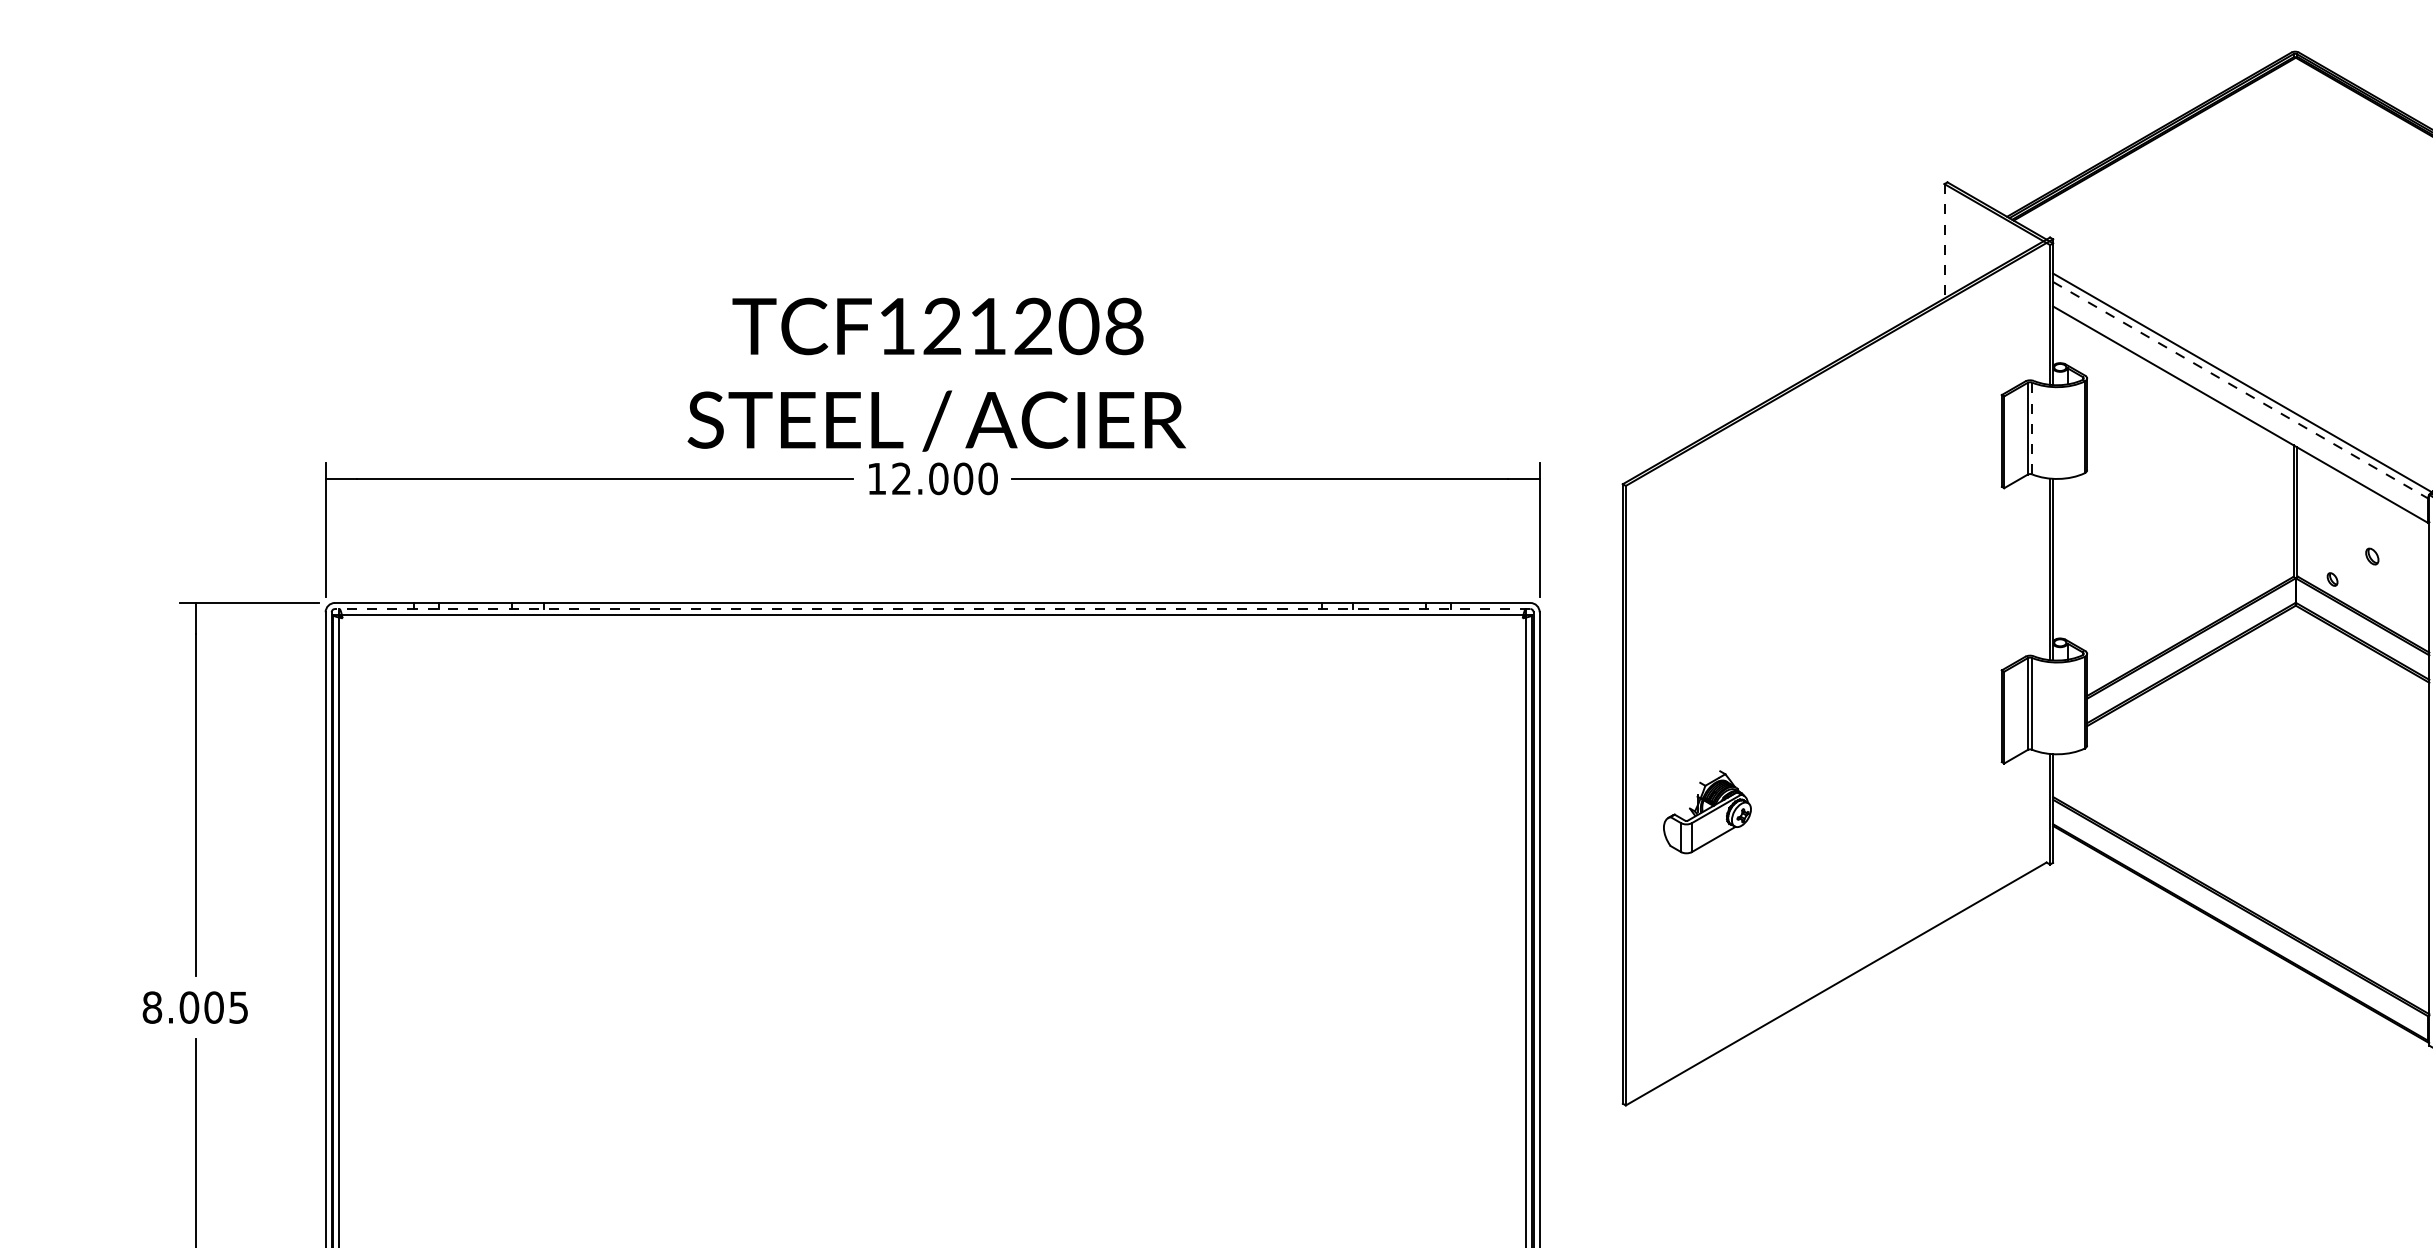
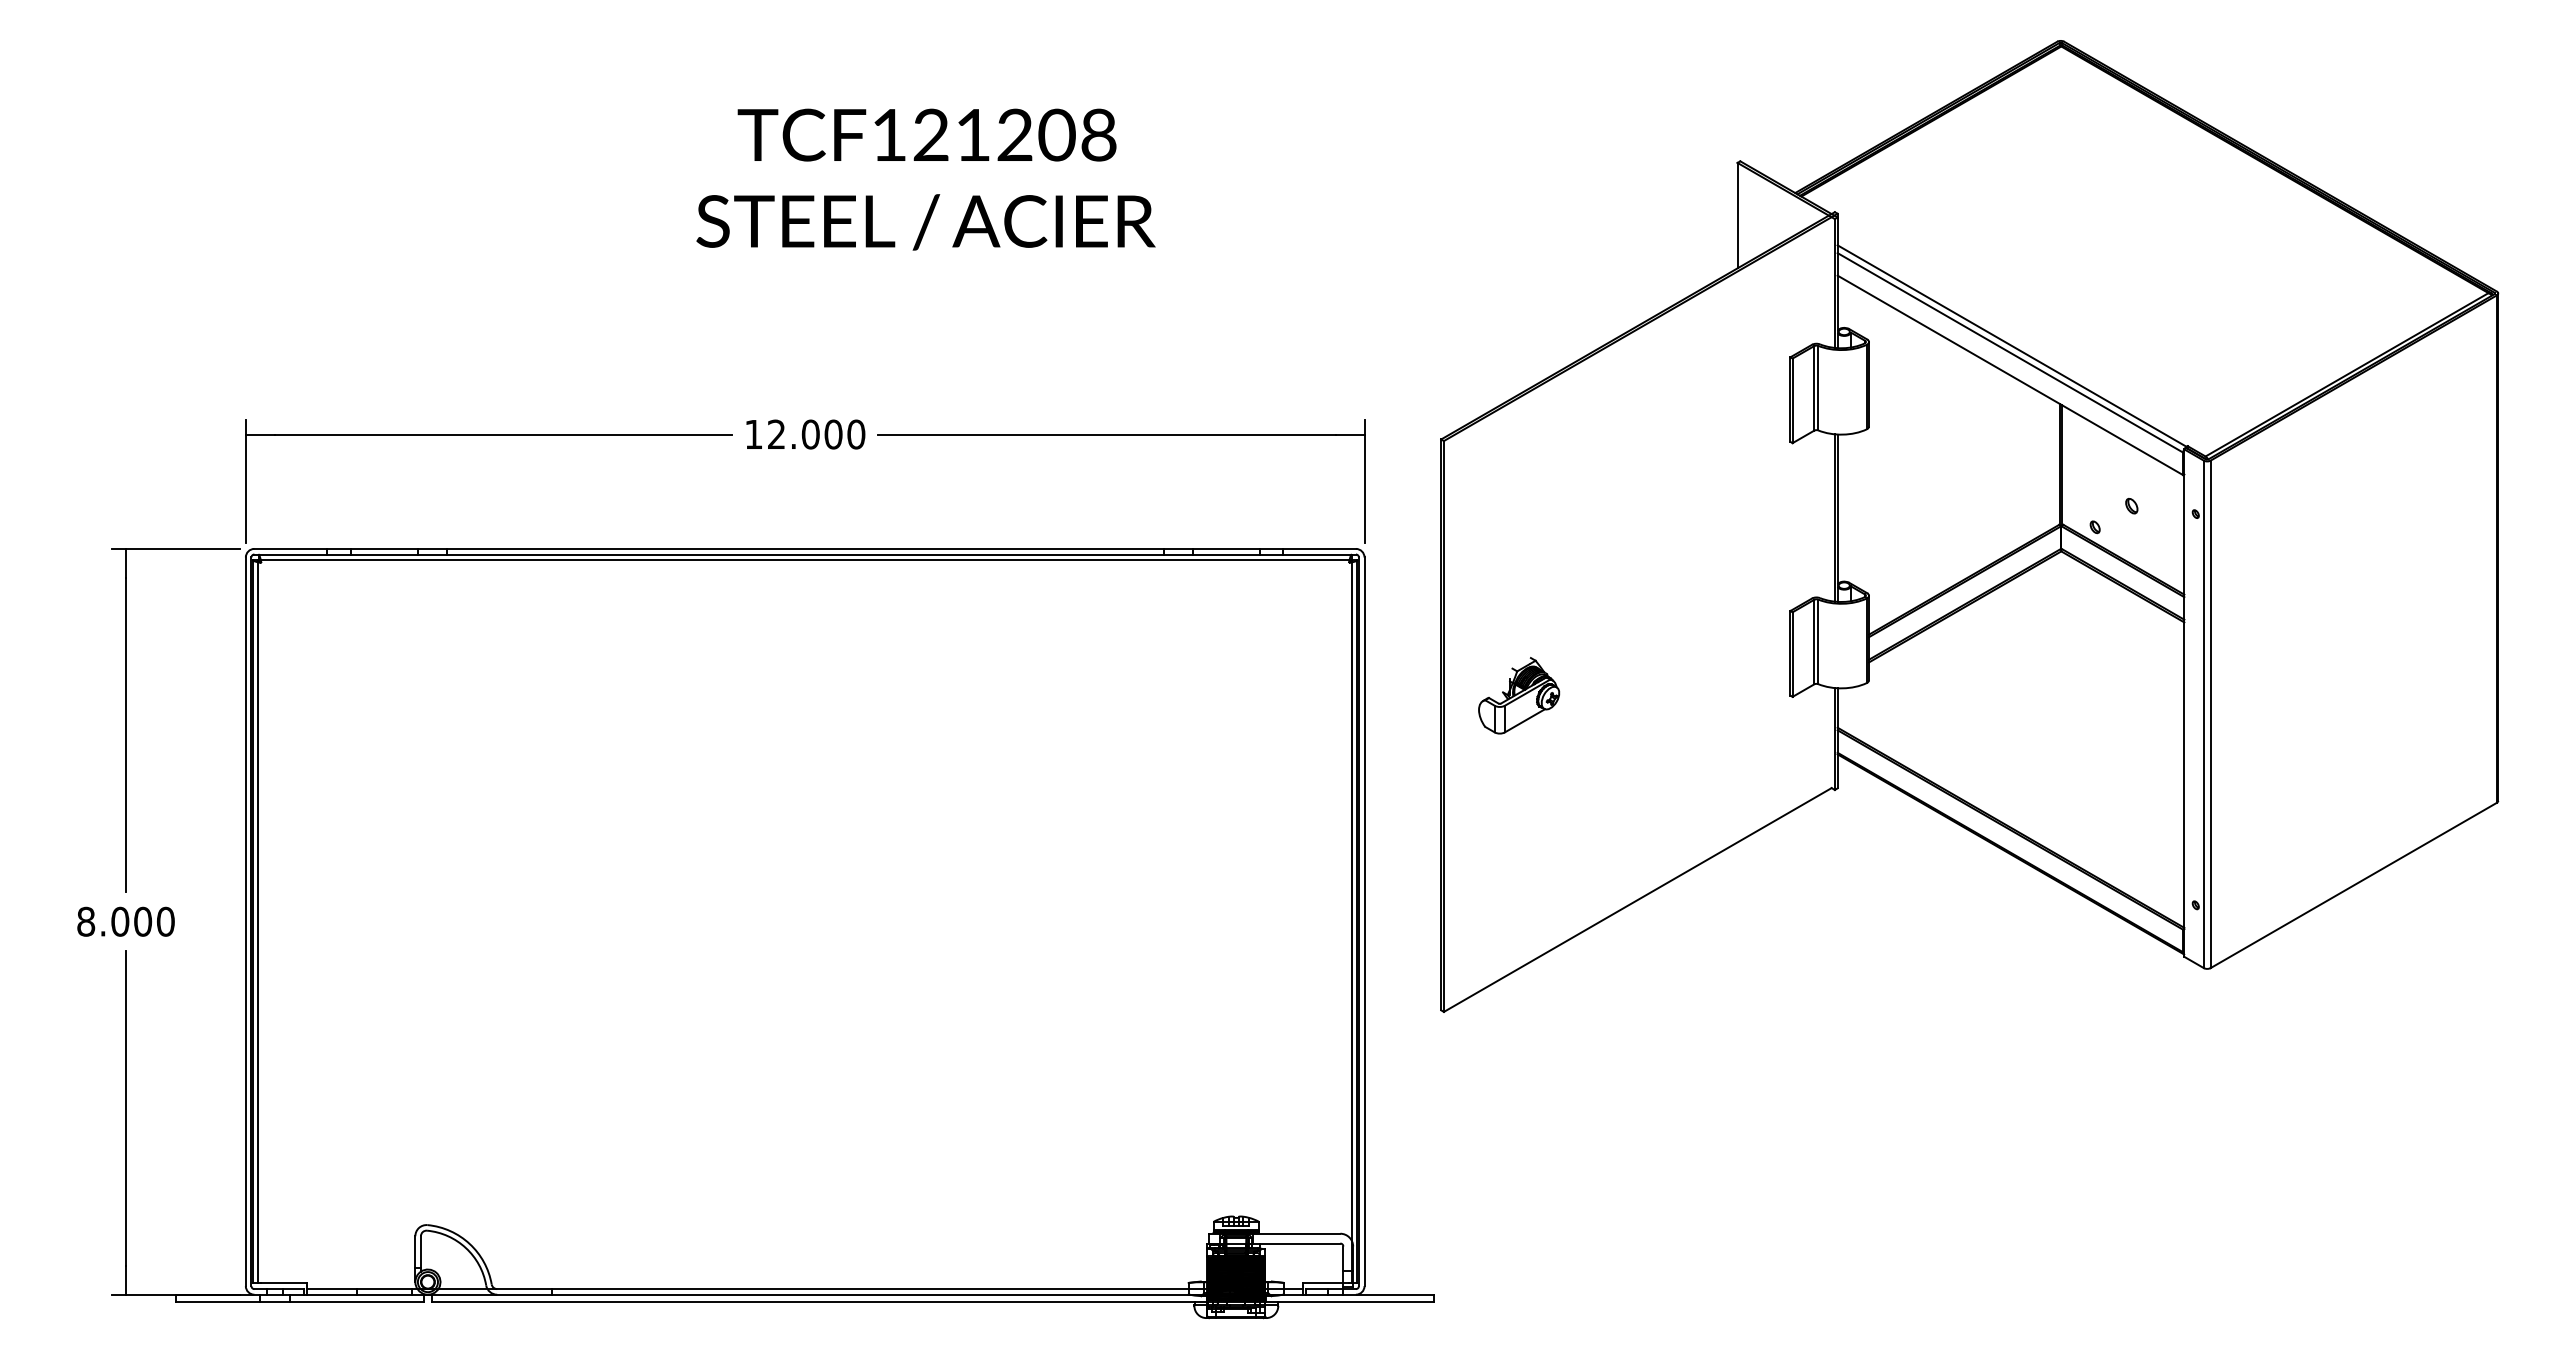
line: (1944, 241) -> (1737, 215), dashed -> solid
text: (936, 374) -> (925, 179), moved
line: (2240, 389) -> (2010, 352), dashed -> solid
line: (2032, 427) -> (1818, 387), dashed -> solid
line: (933, 609) -> (805, 554), dashed -> solid
part: (1707, 811) -> (1519, 695), moved
text: (238, 1007) -> (165, 921), 8.005 -> 8.000

